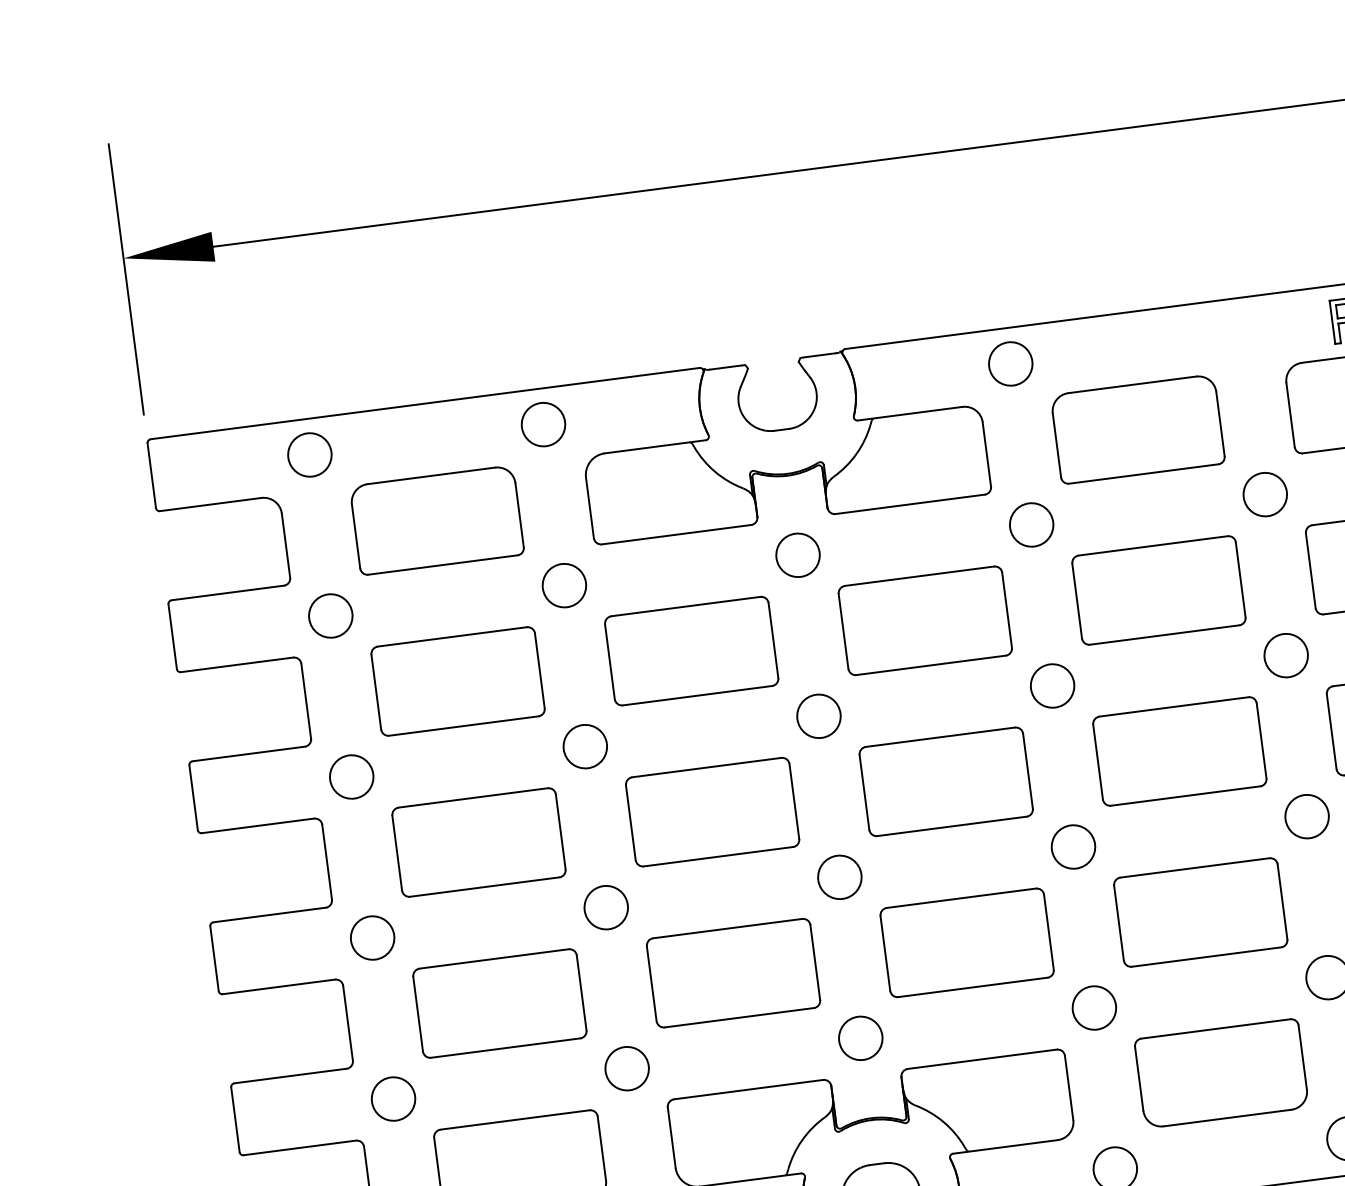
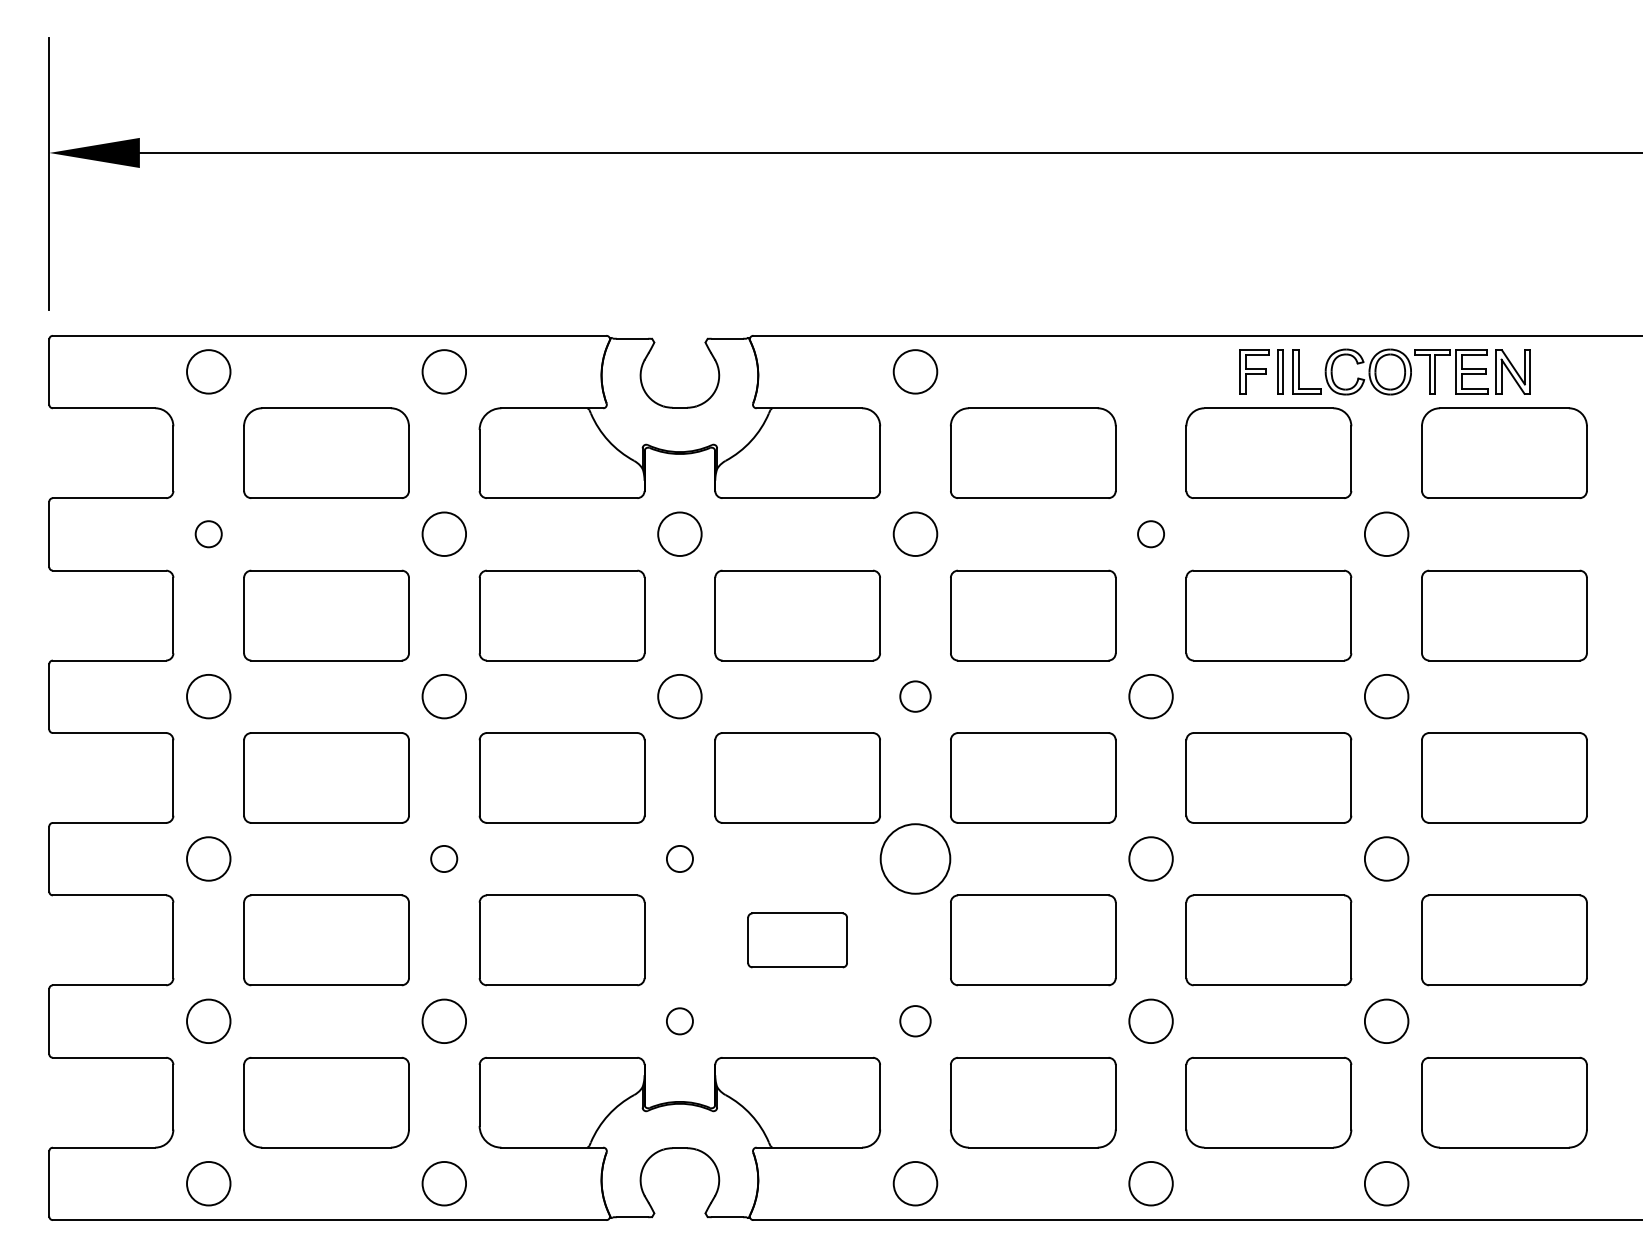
circle: (1264, 494) -> (1150, 534), size x0.6
circle: (330, 616) -> (208, 534), size x0.6
circle: (1052, 685) -> (915, 696), size x0.7
circle: (1073, 846) -> (915, 858), size x1.6
circle: (839, 876) -> (679, 858), size x0.6
circle: (605, 907) -> (443, 858), size x0.6
part: (966, 943) -> (797, 940), size x0.6
circle: (1094, 1007) -> (915, 1020), size x0.7
circle: (860, 1038) -> (679, 1021), size x0.6

